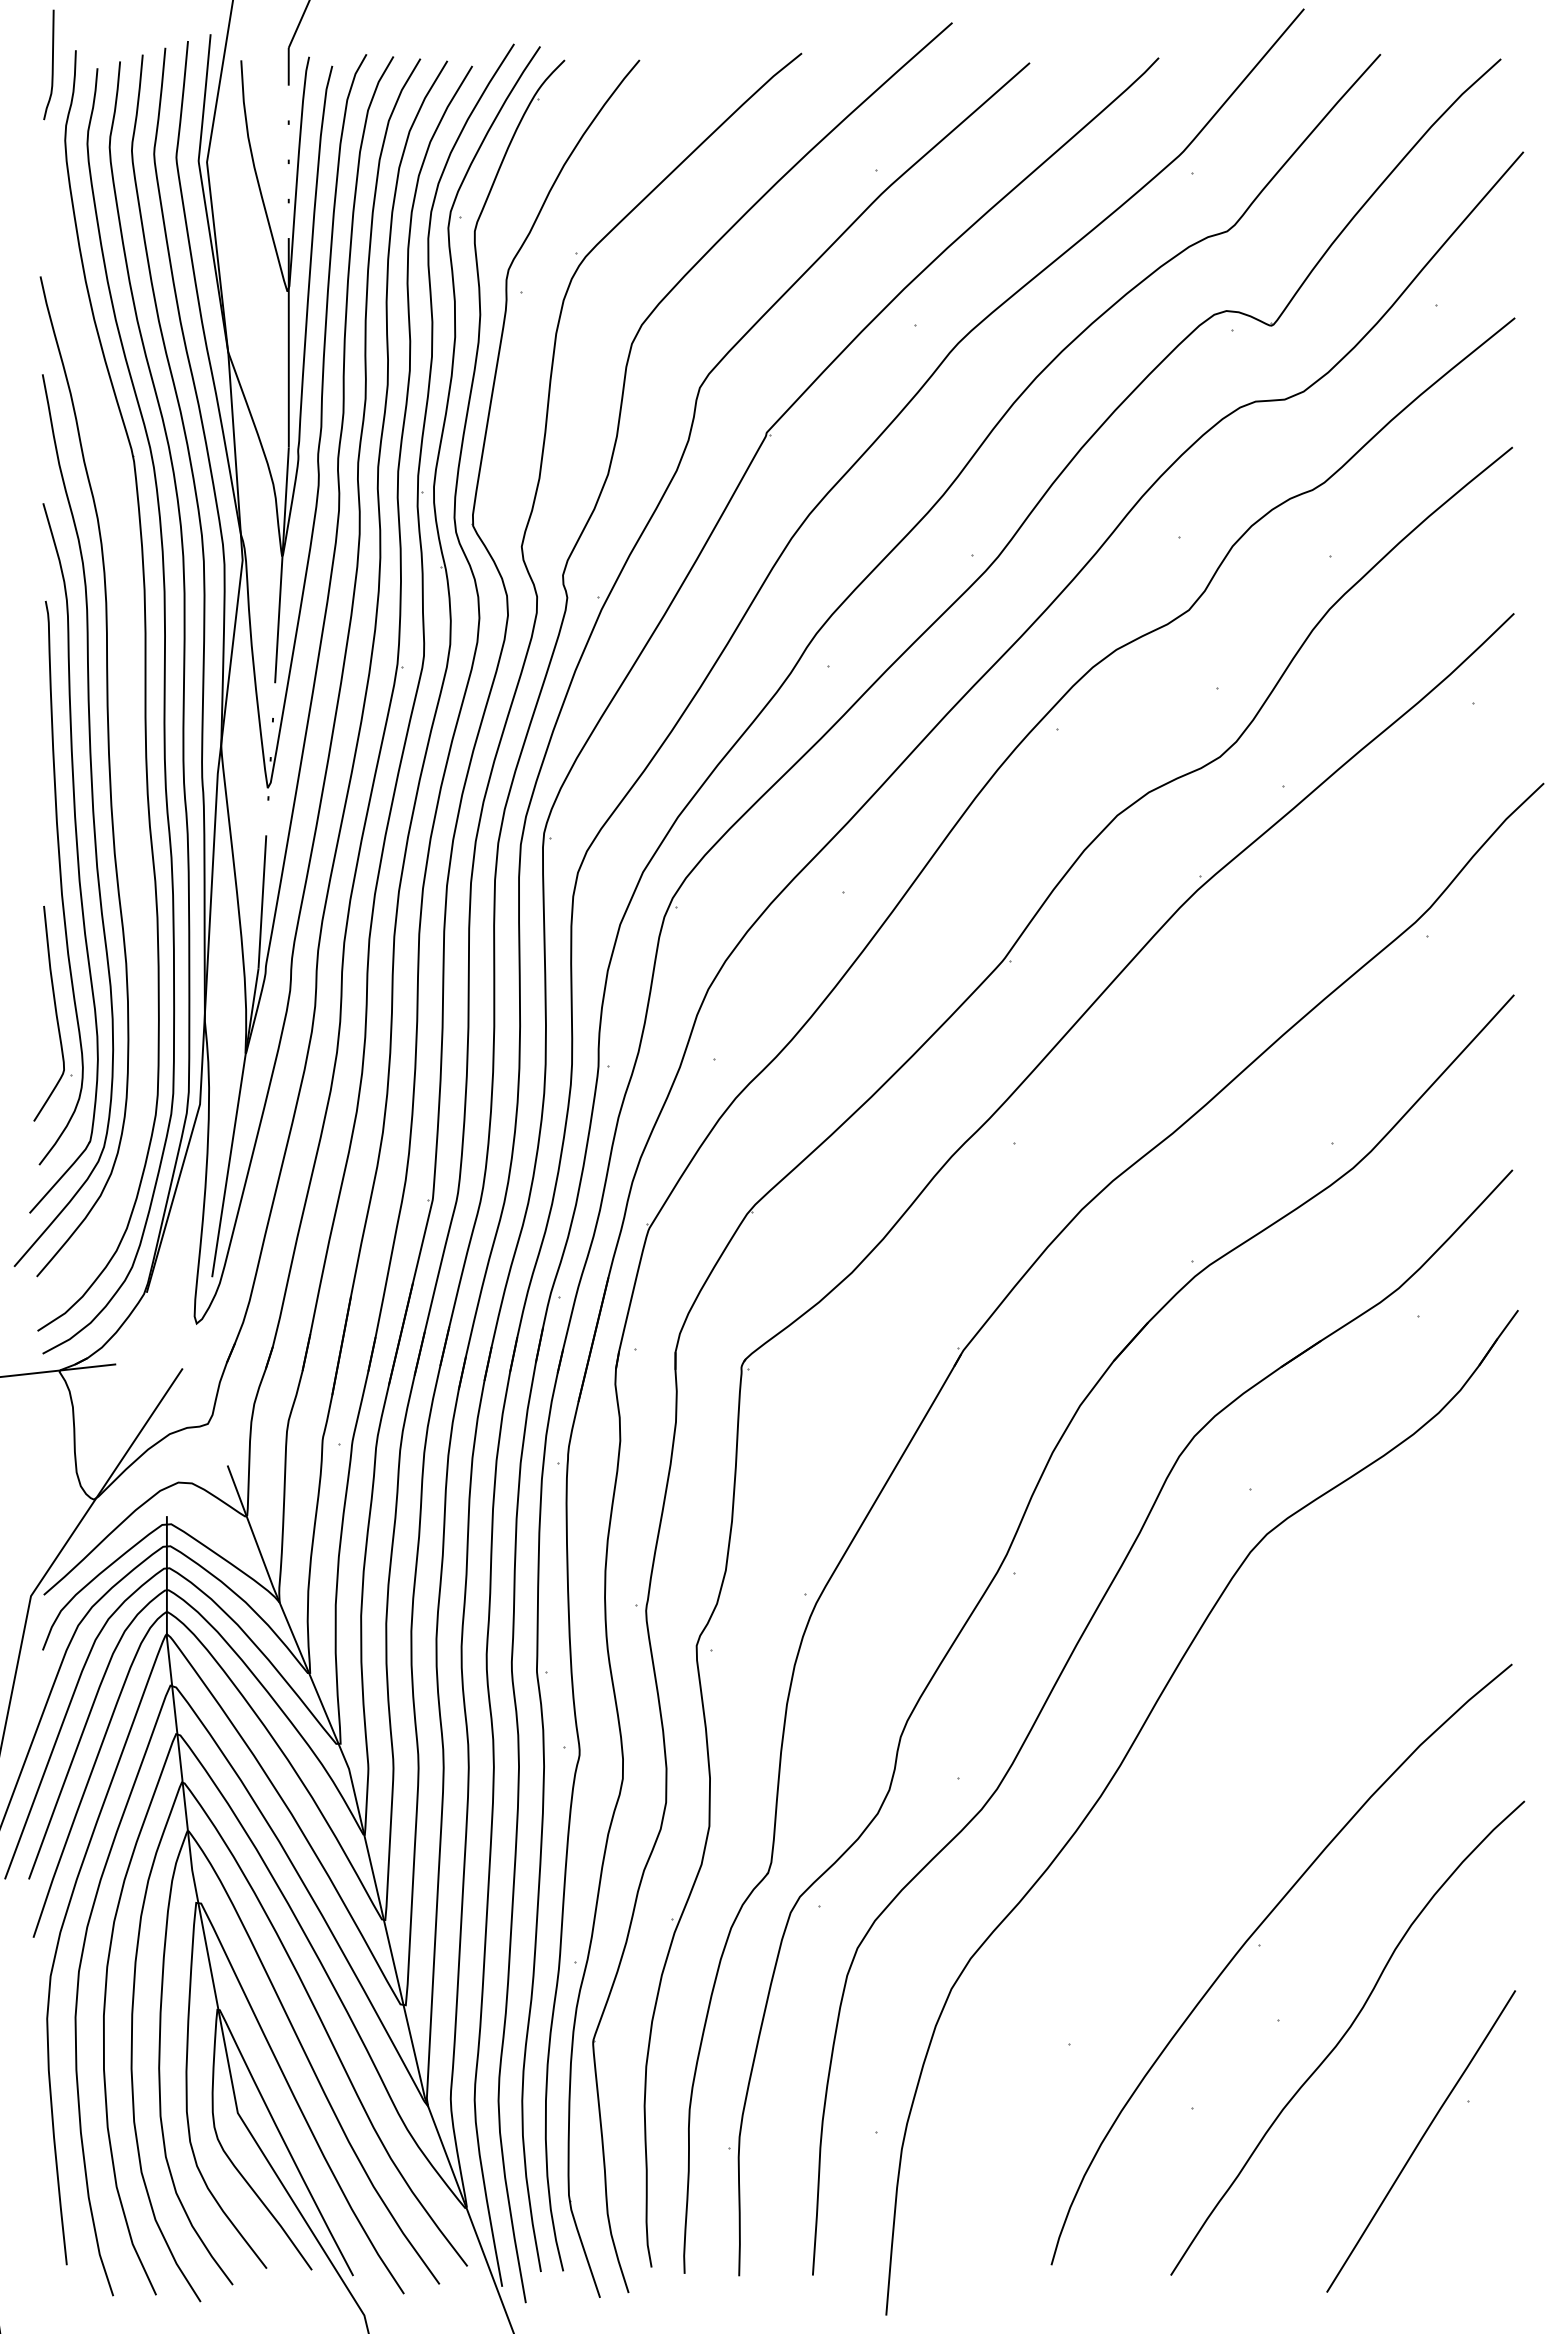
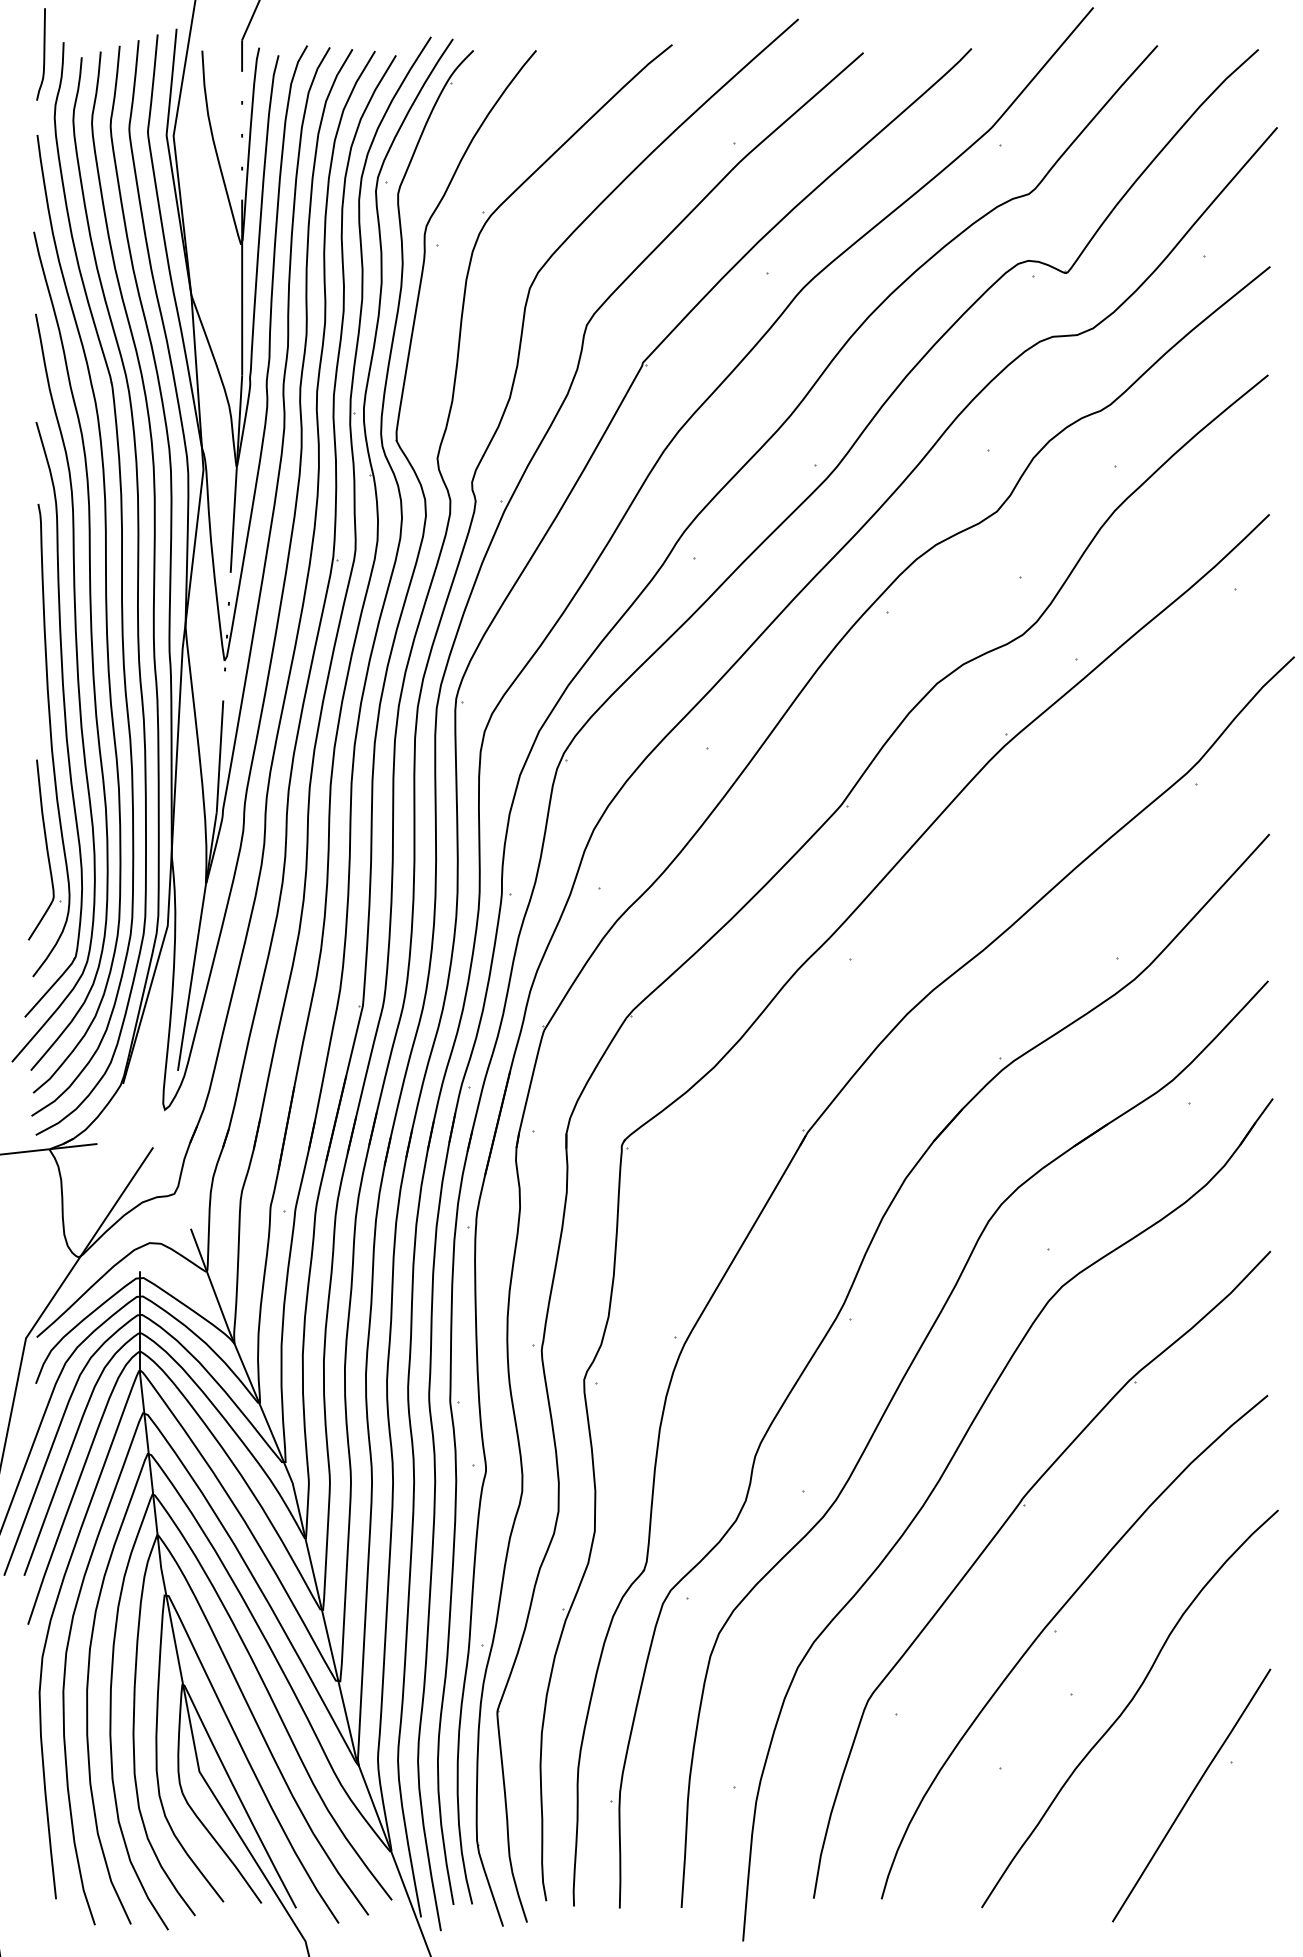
curve: (125, 732) -> (105, 614), added
part: (1187, 1833) -> (995, 1537), added

